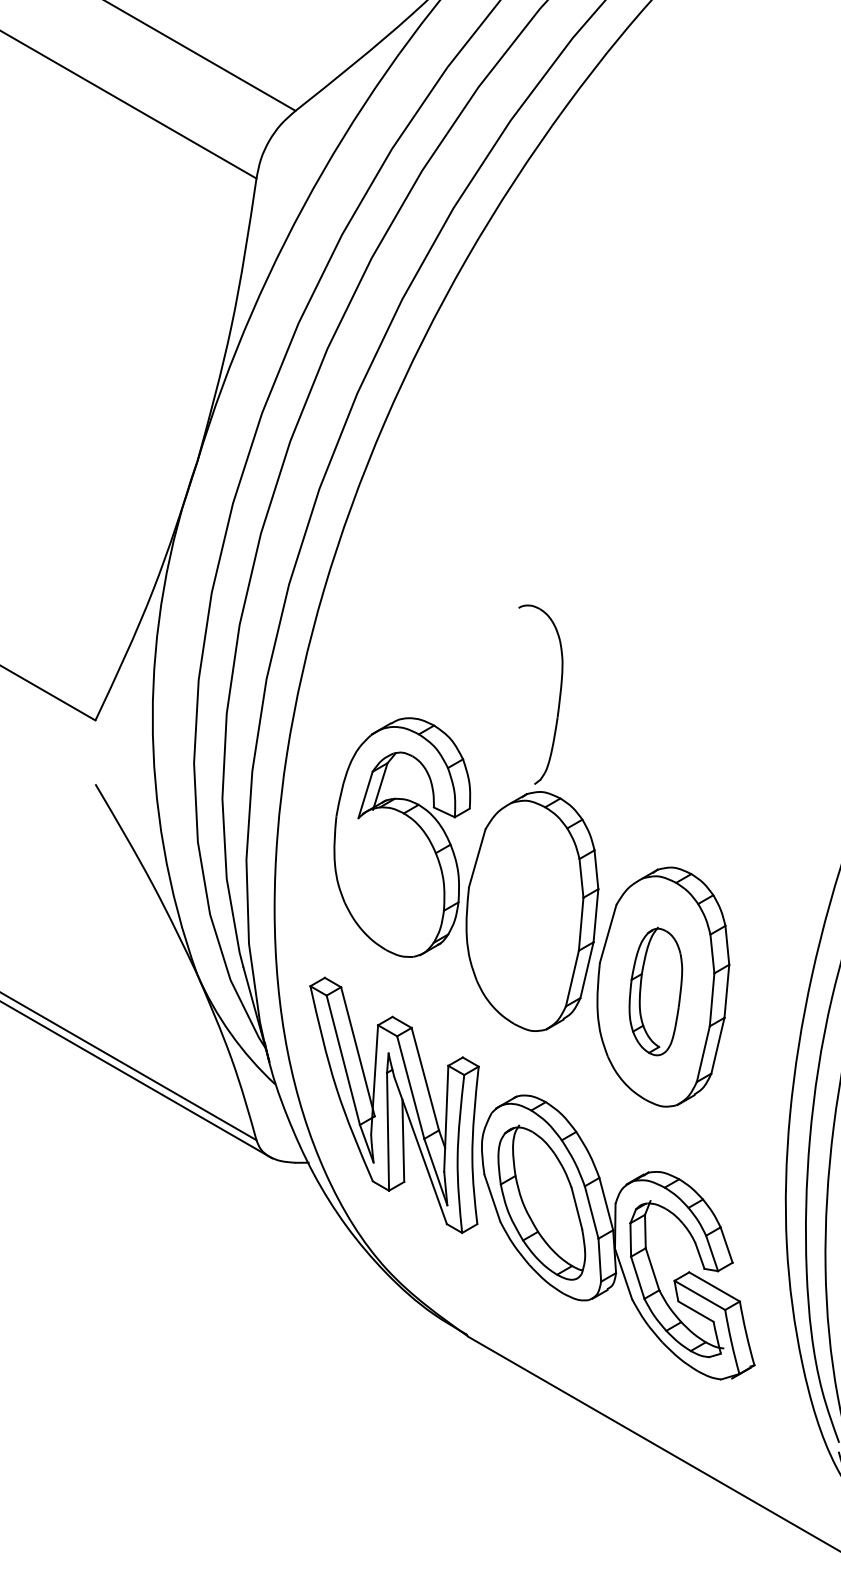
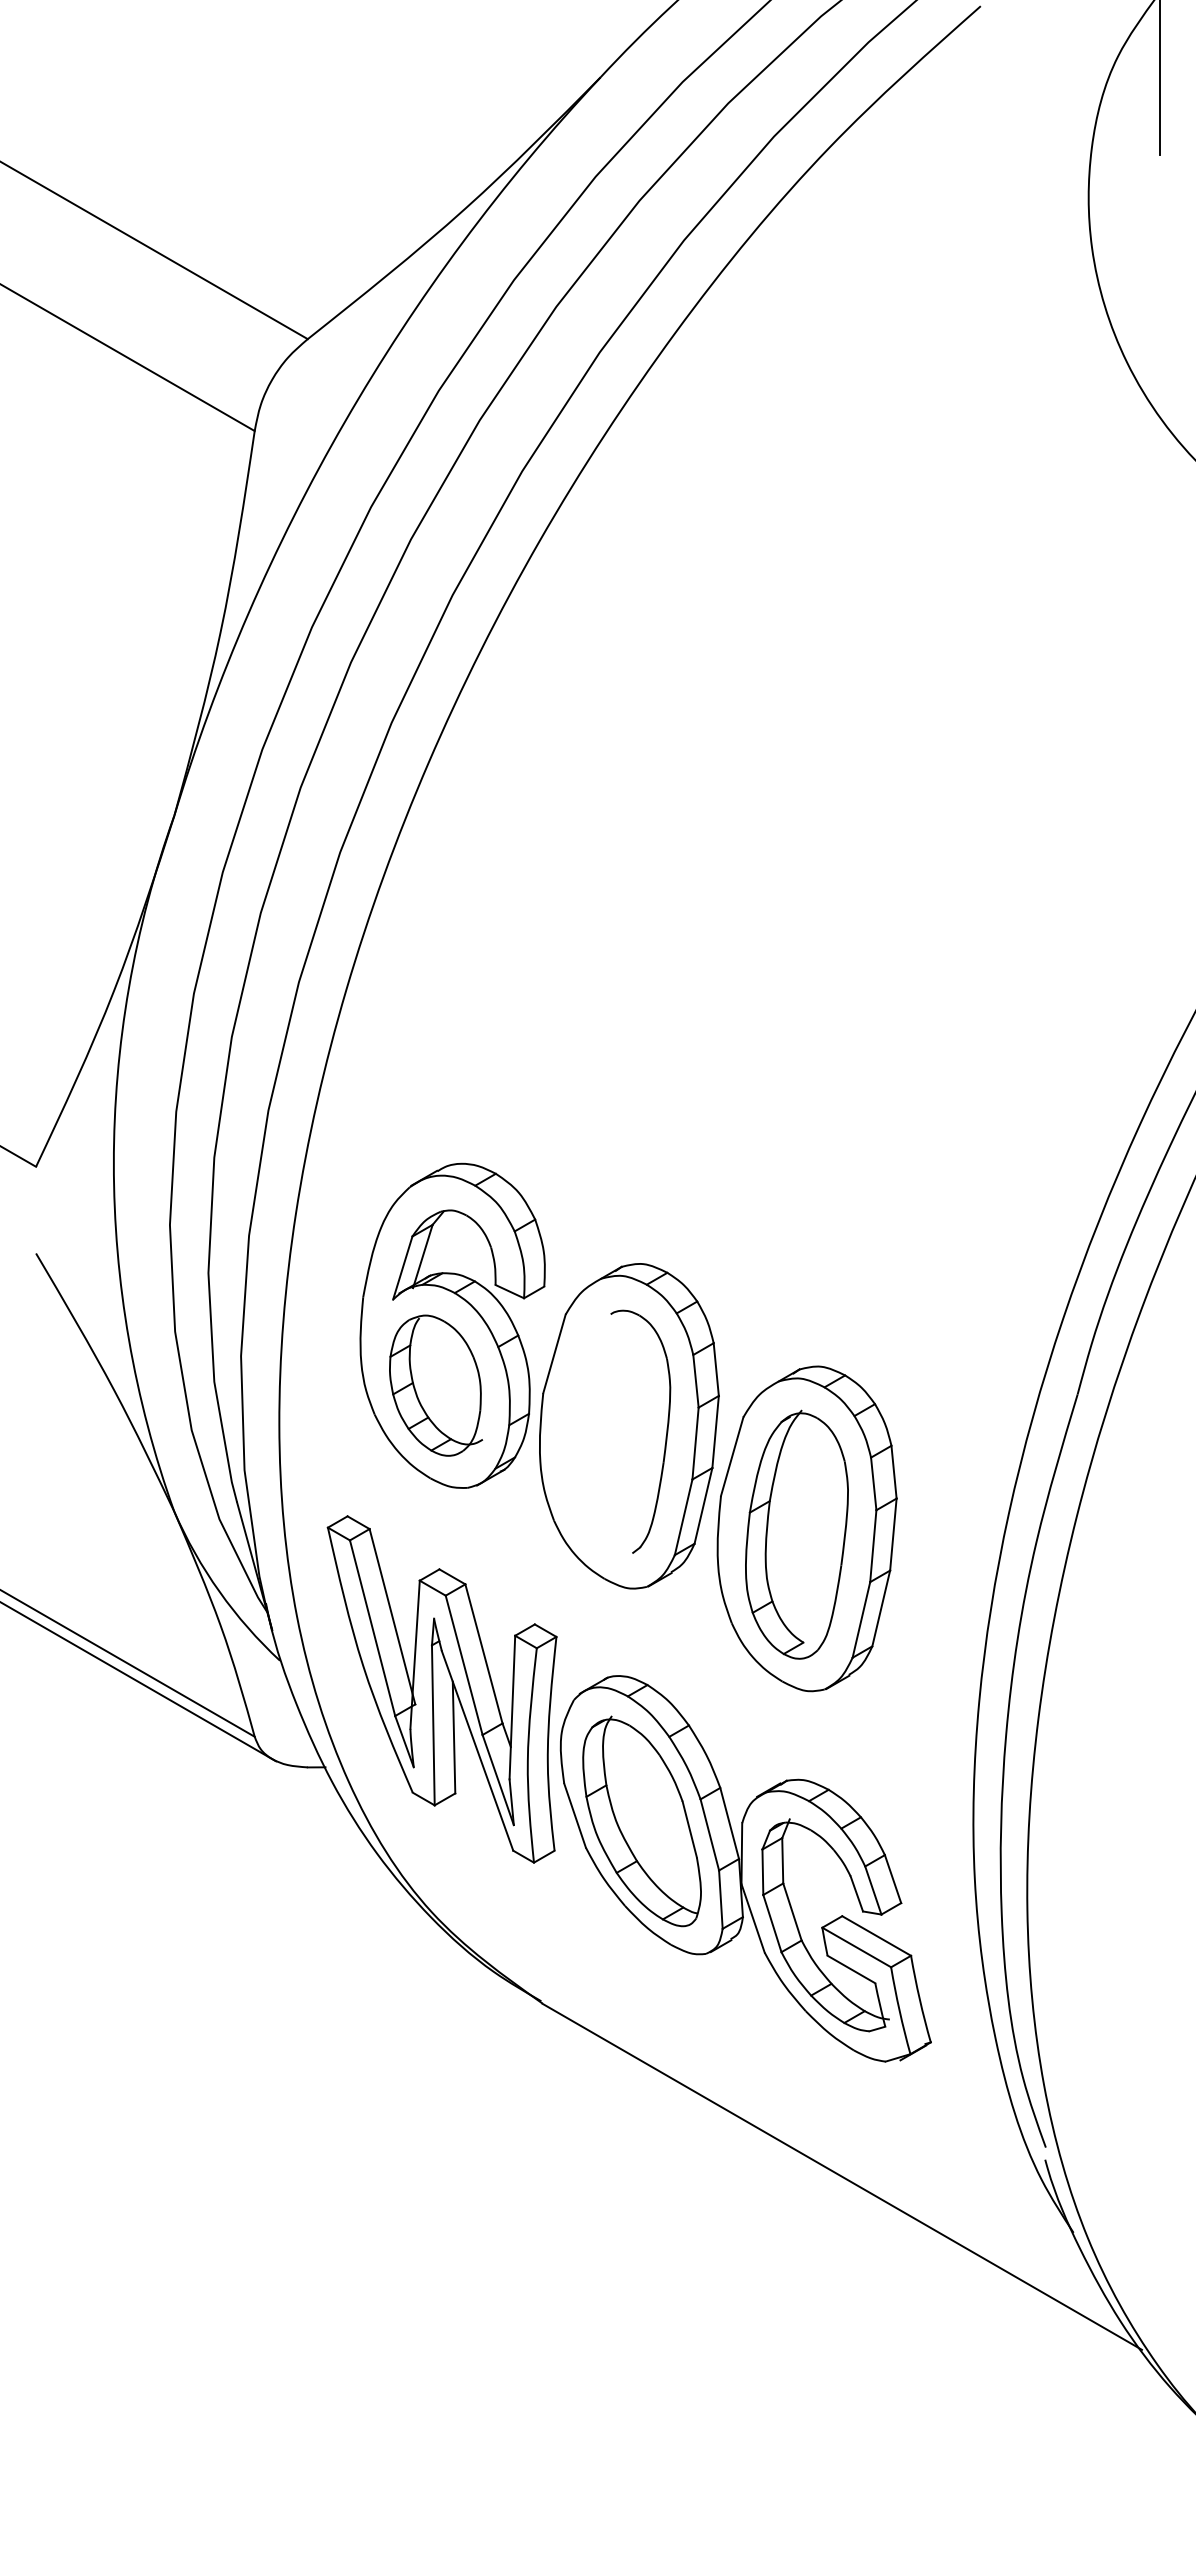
part: (559, 698) -> (665, 1436), moved
part: (390, 881) -> (436, 1385), added
part: (655, 991) -> (796, 1534), size x1.43

